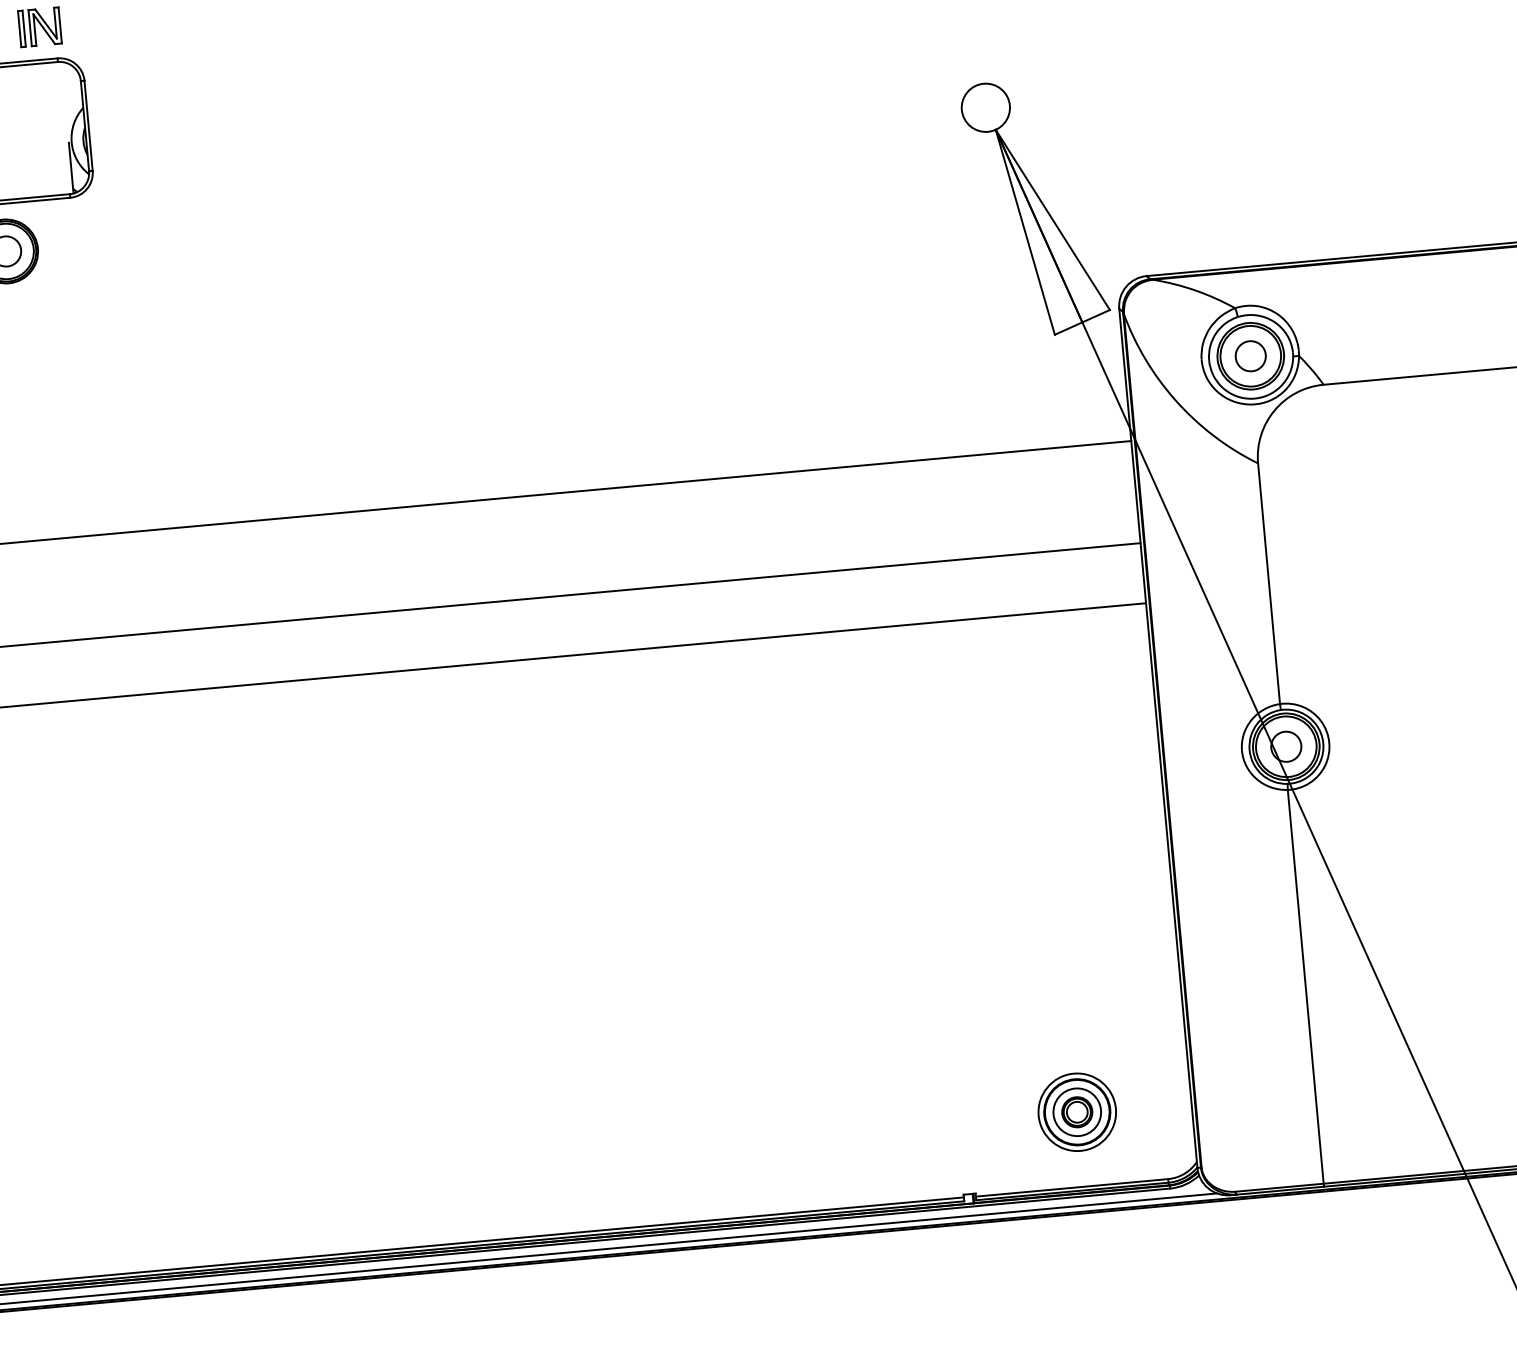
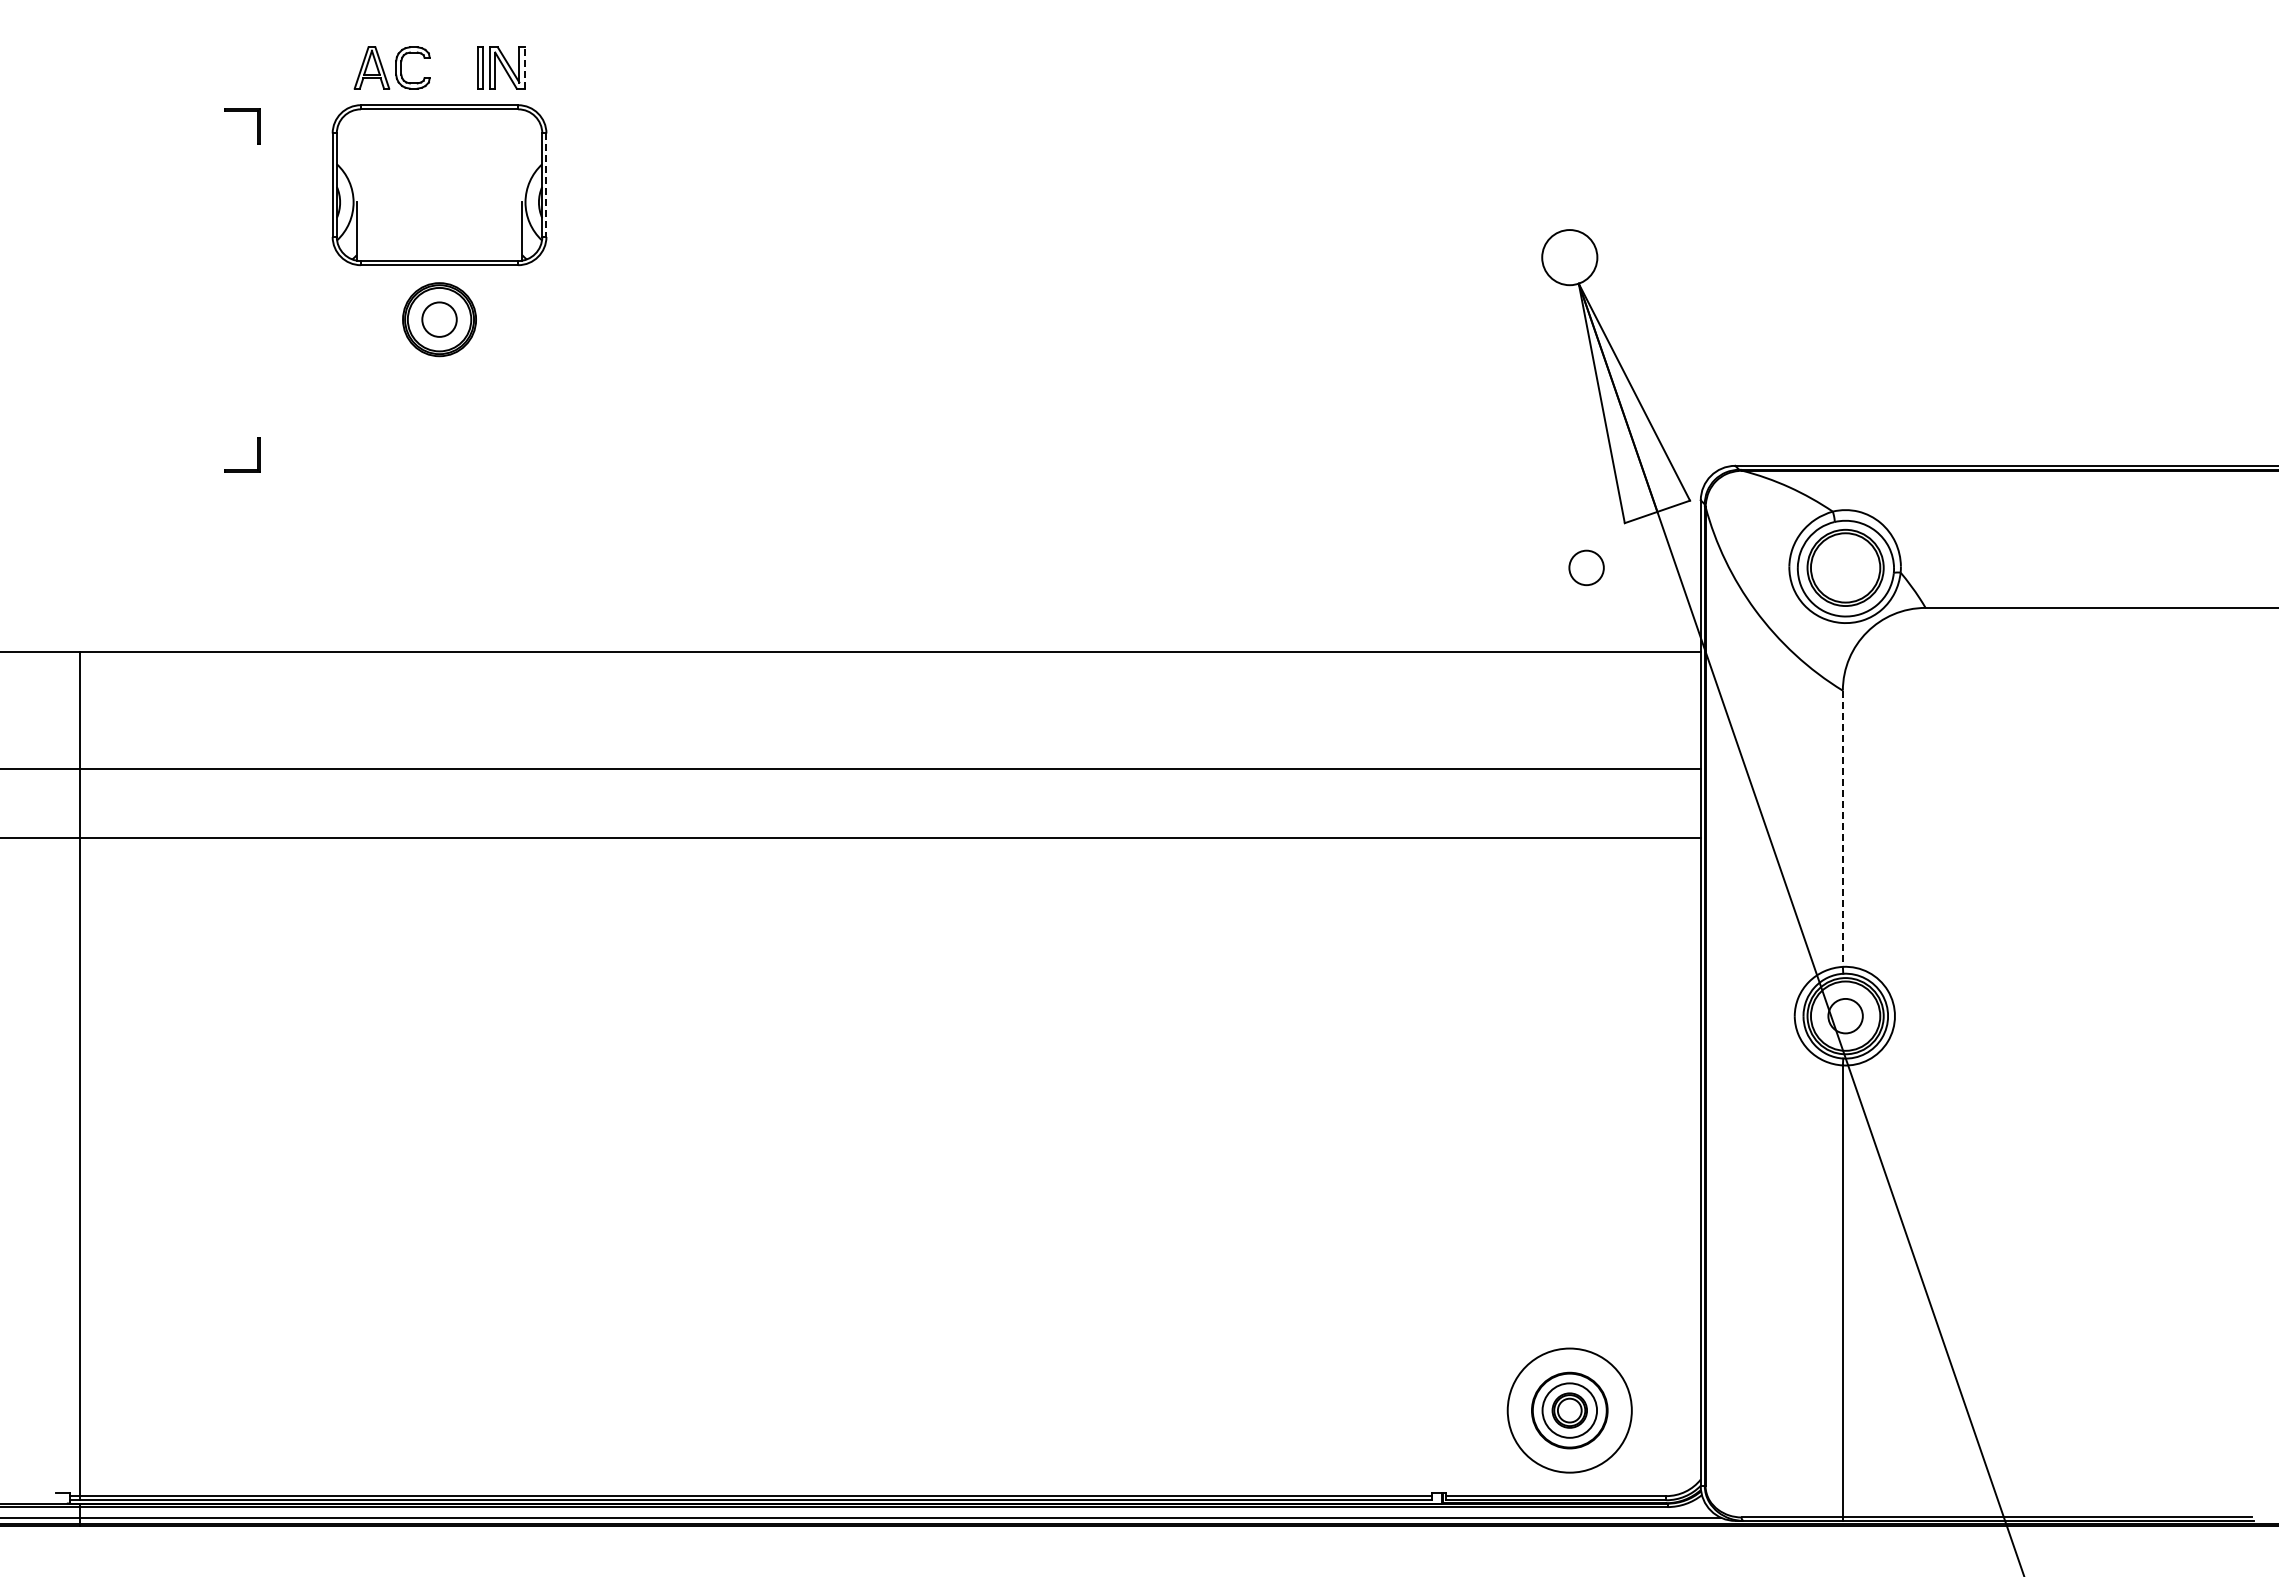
line: (60, 25) -> (524, 67), solid -> dashed
line: (88, 126) -> (546, 185), solid -> dashed
circle: (1250, 355) -> (1586, 567), moved
line: (1268, 584) -> (1842, 829), solid -> dashed
circle: (1077, 1112) -> (1569, 1410), size x1.4

